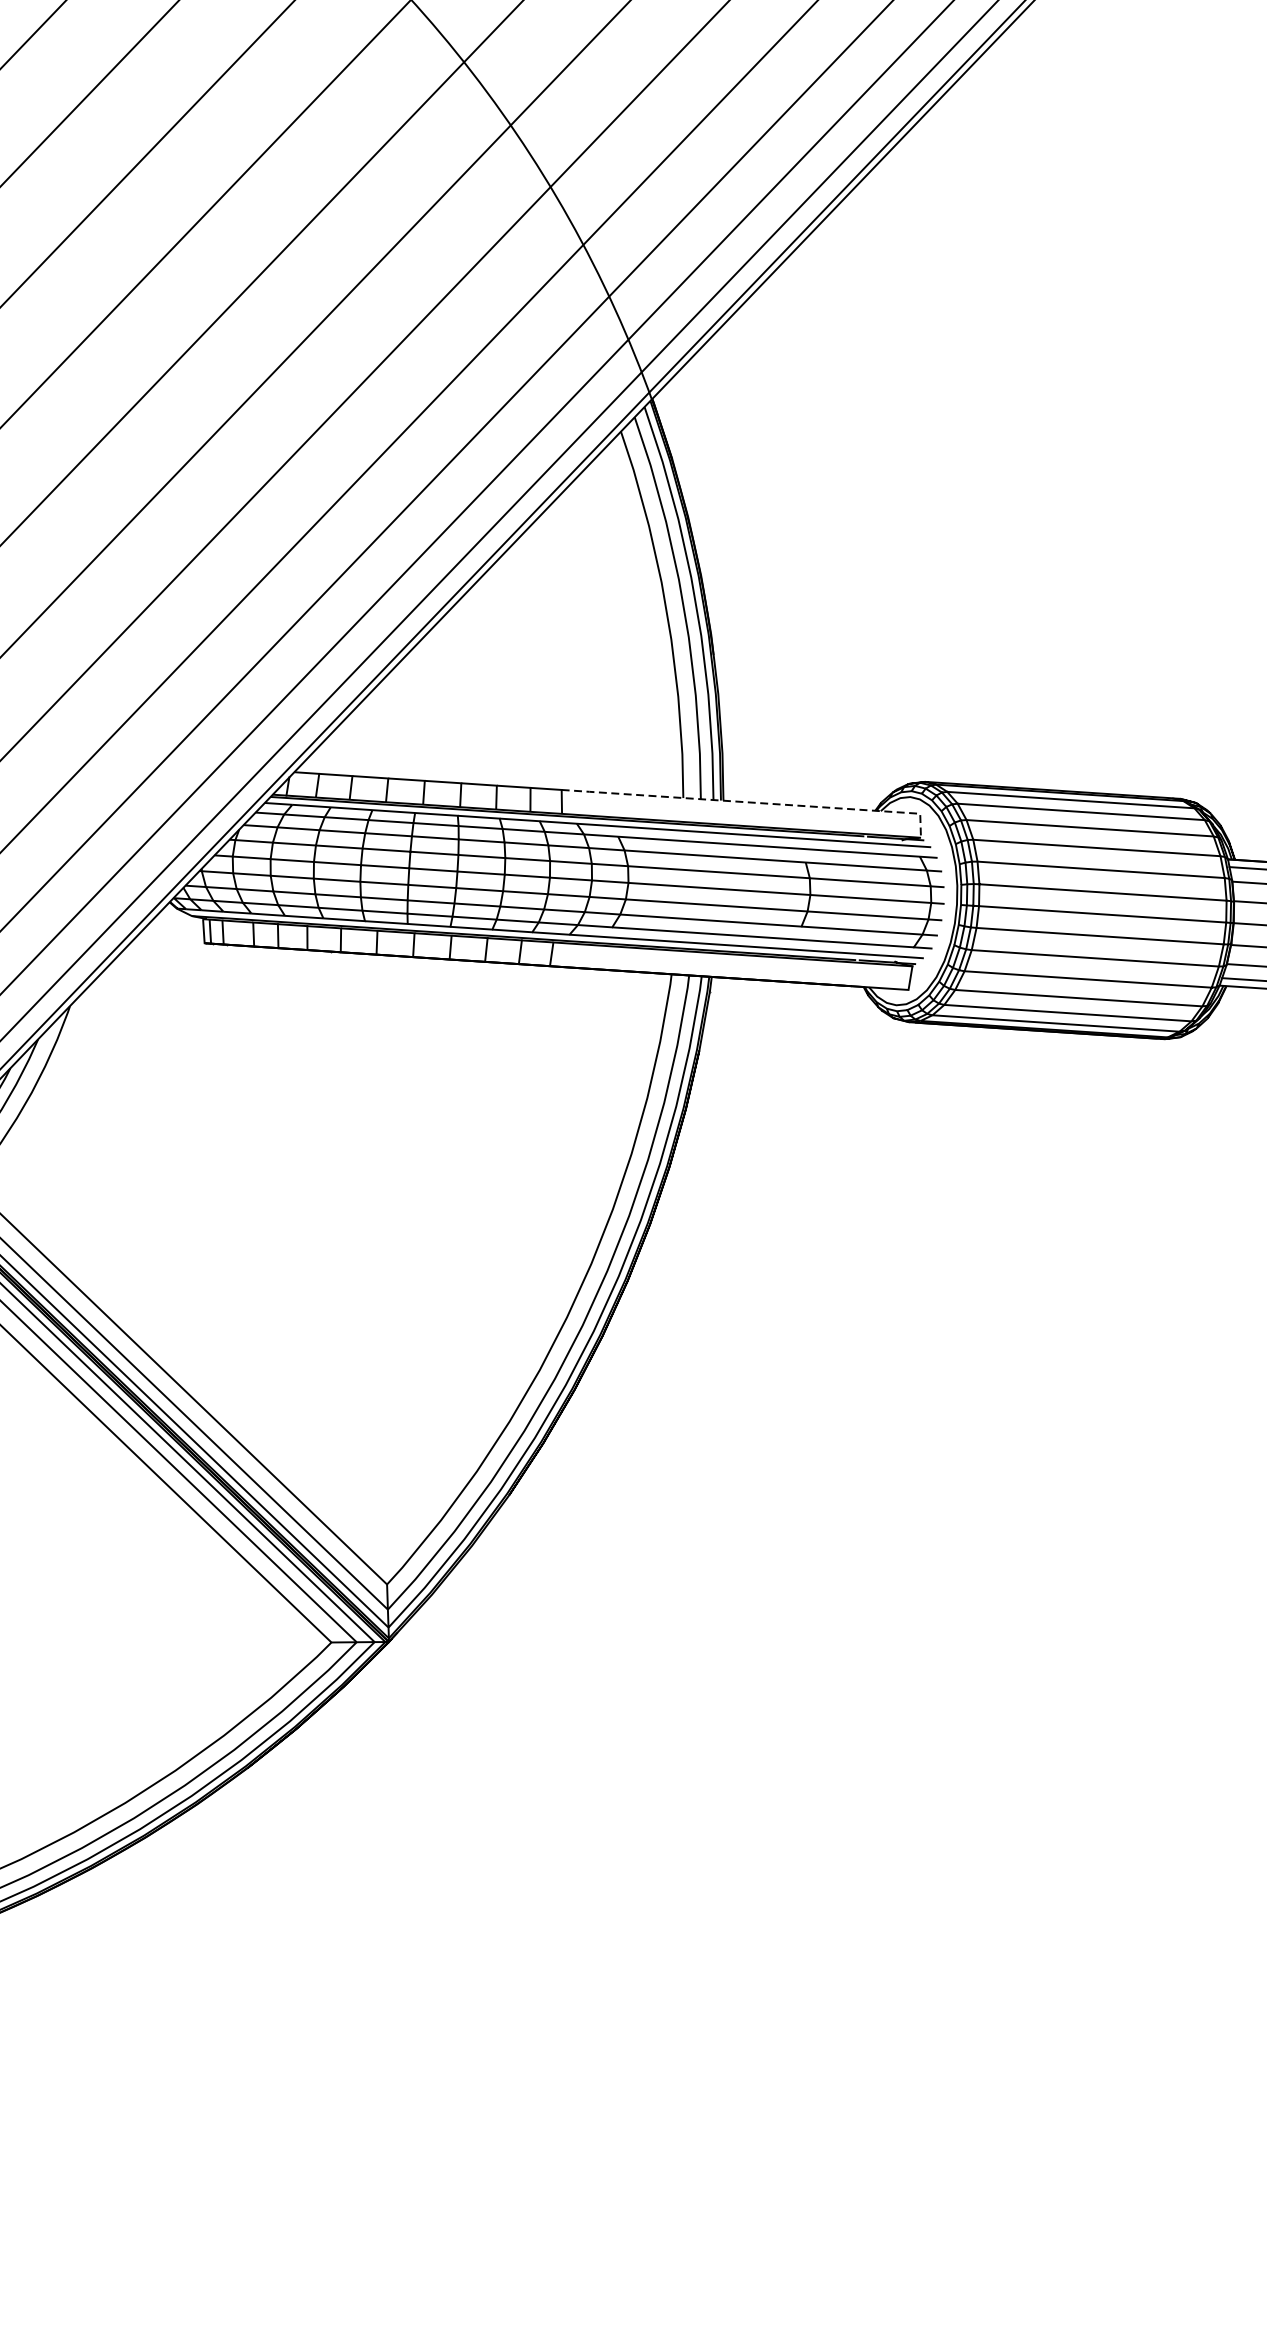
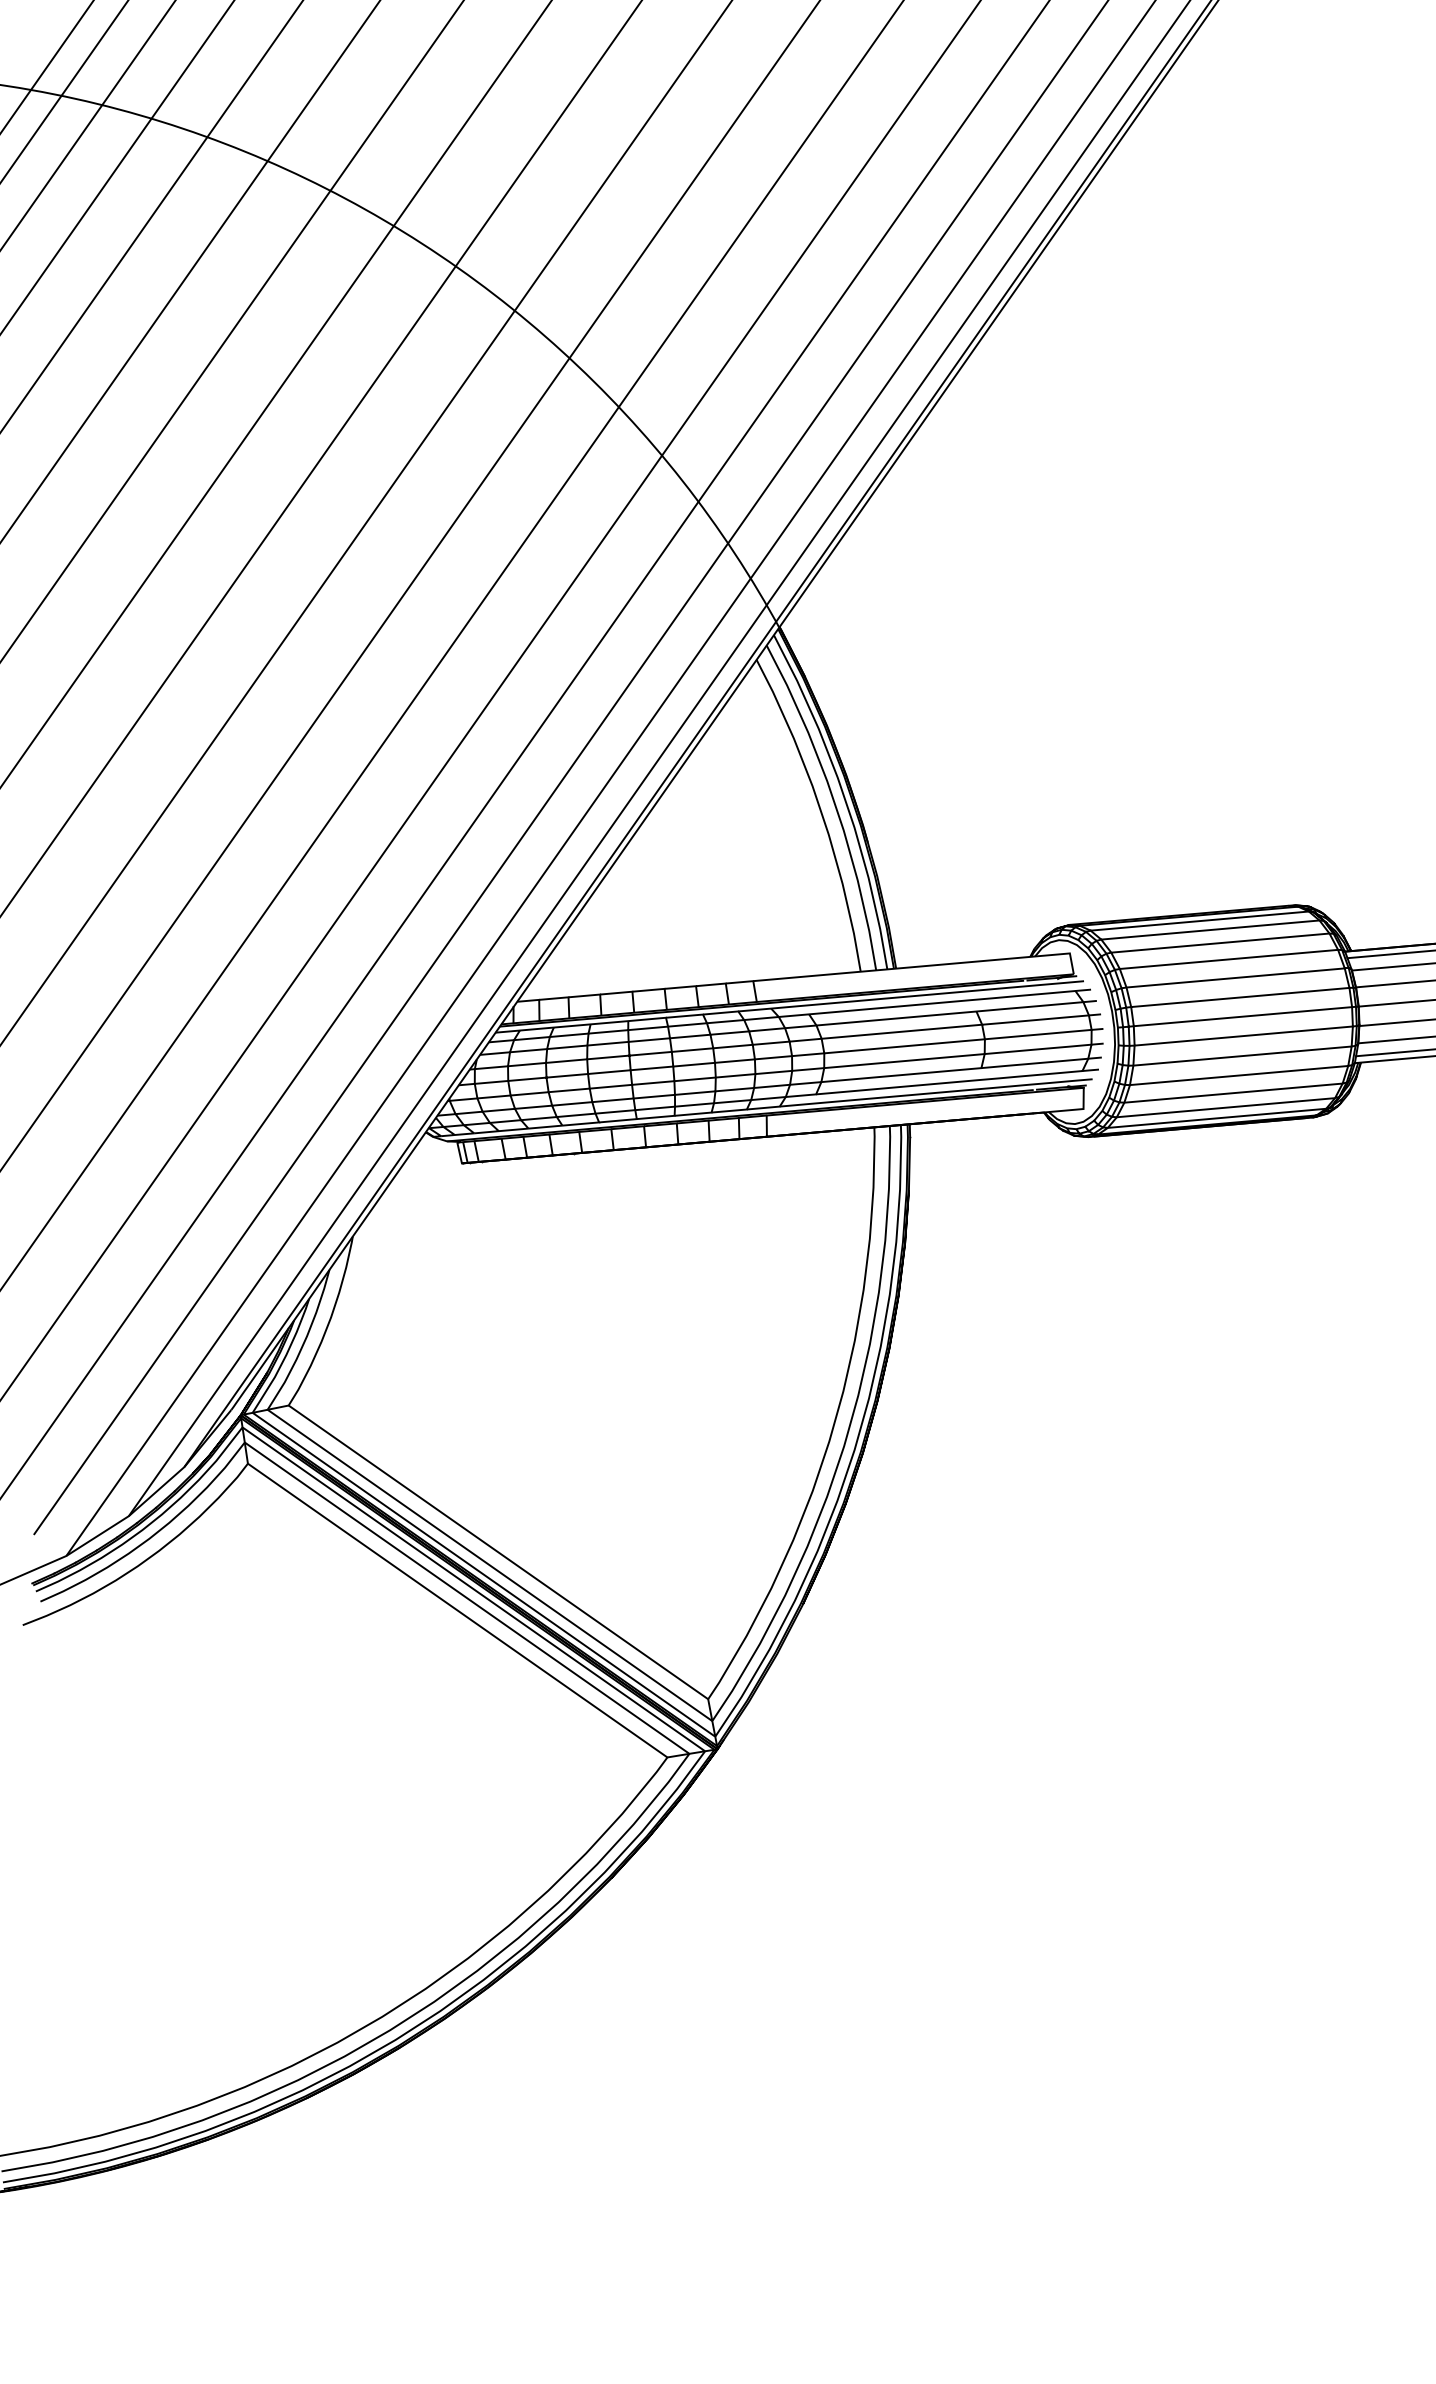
line: (753, 802) -> (922, 966), dashed -> solid

